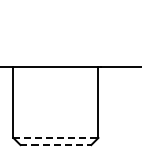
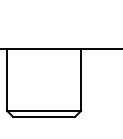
line: (56, 137) -> (44, 110), dashed -> solid
line: (56, 145) -> (44, 117), dashed -> solid

